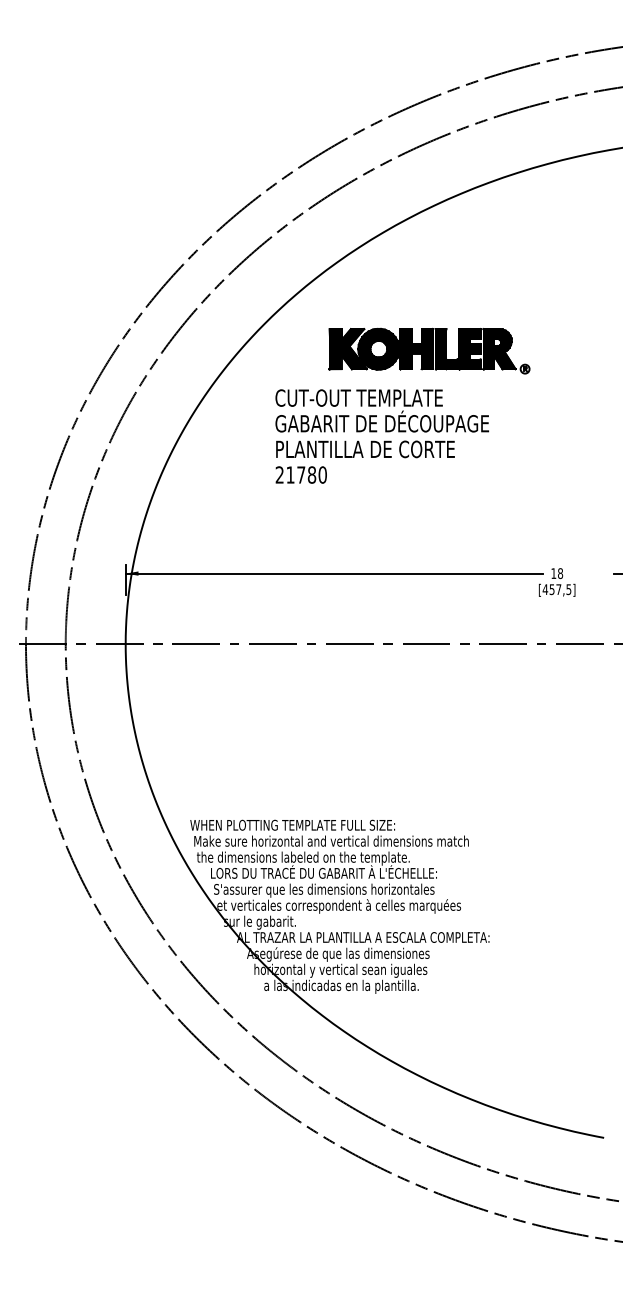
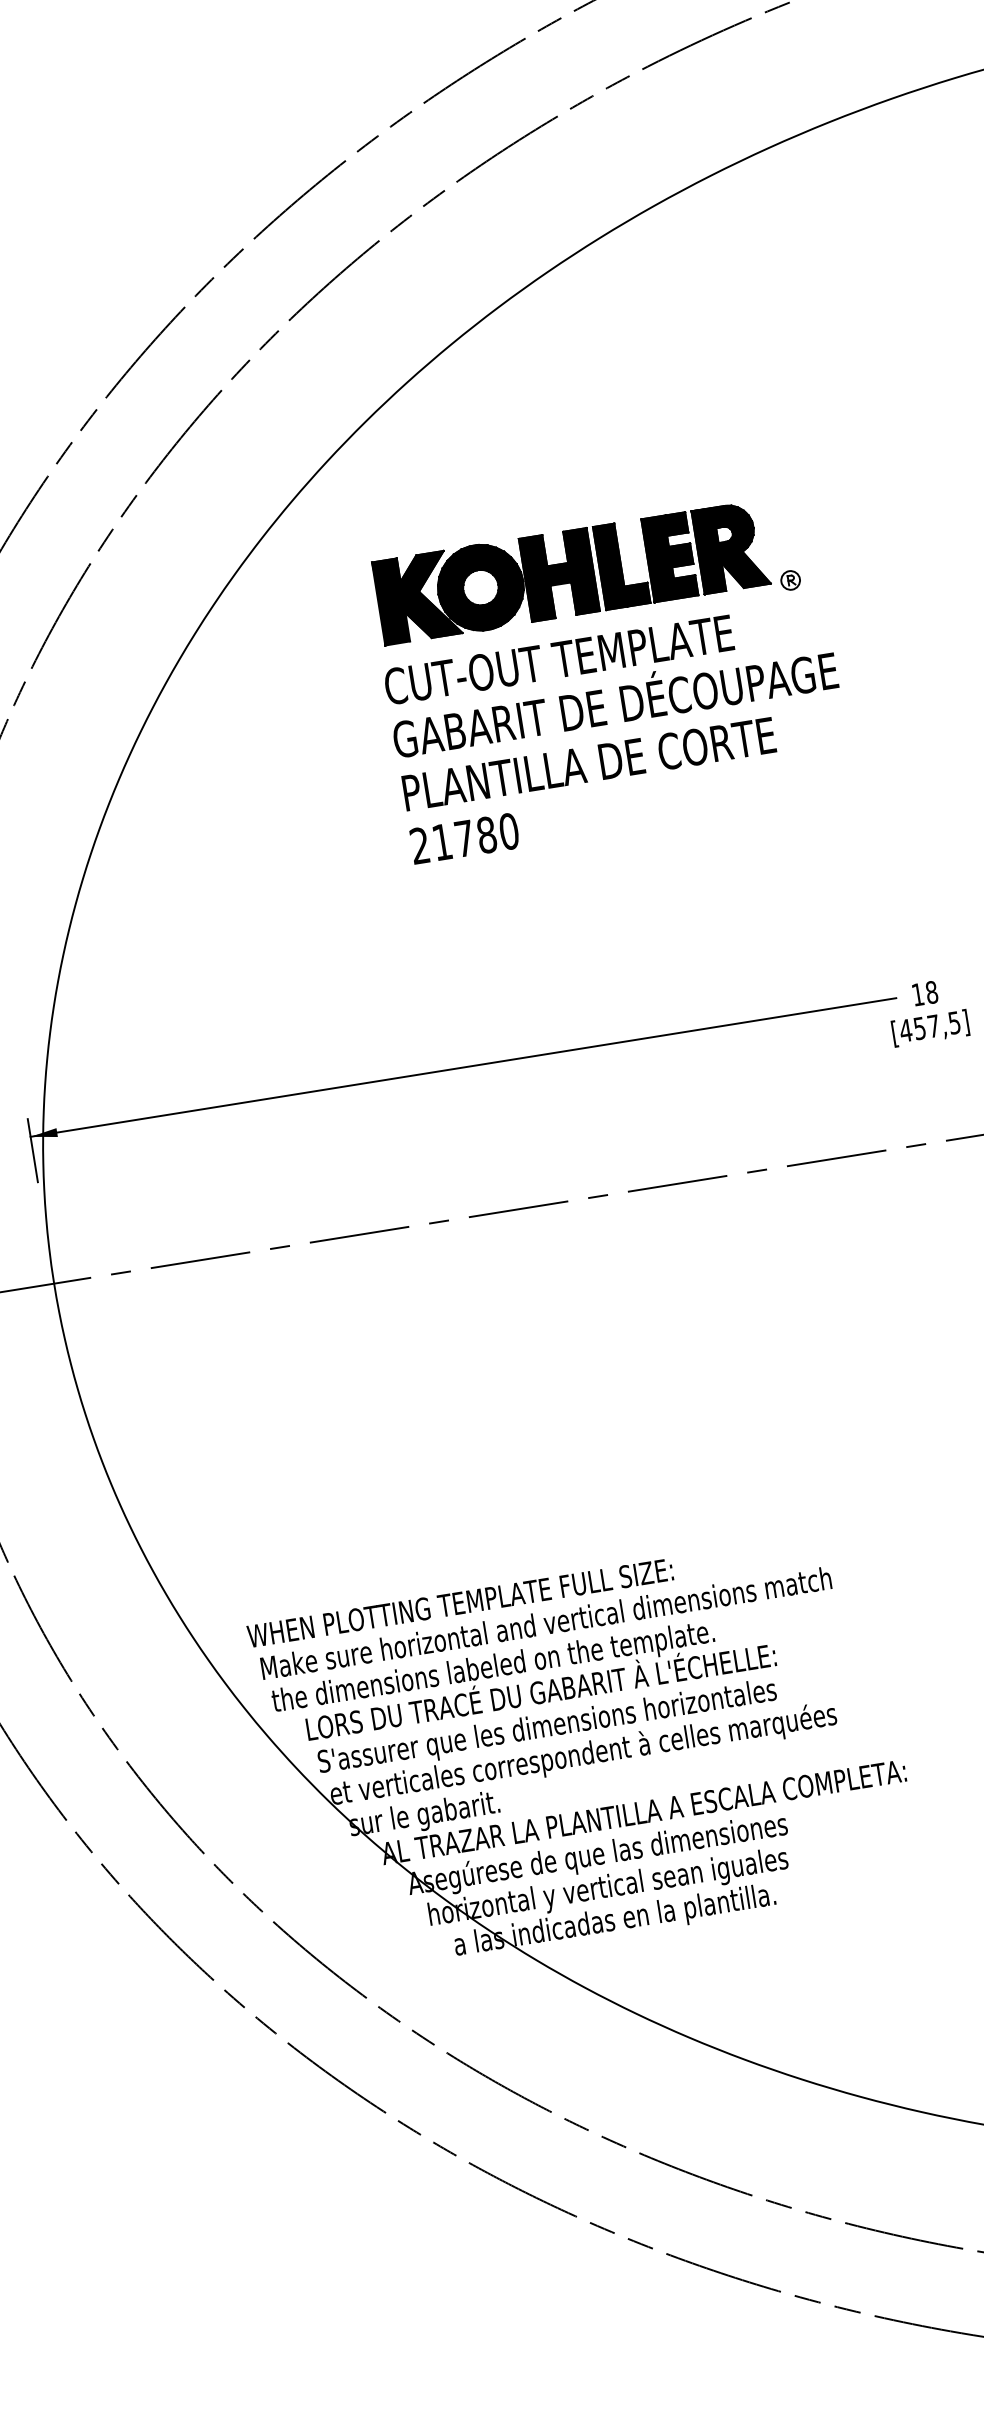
text: (381, 436) -> (618, 732), moved

